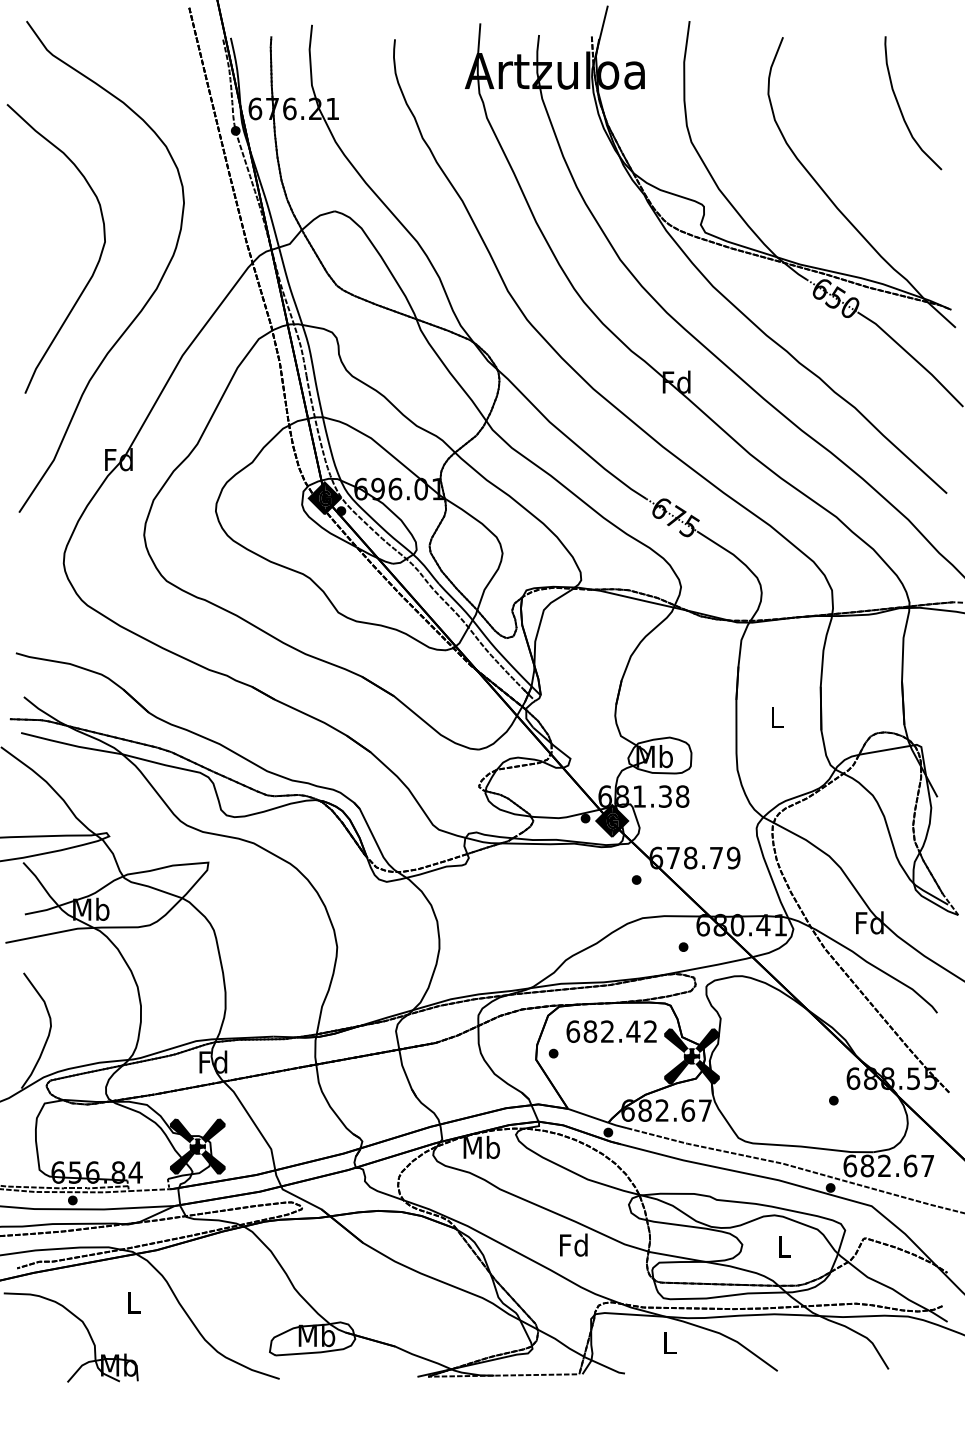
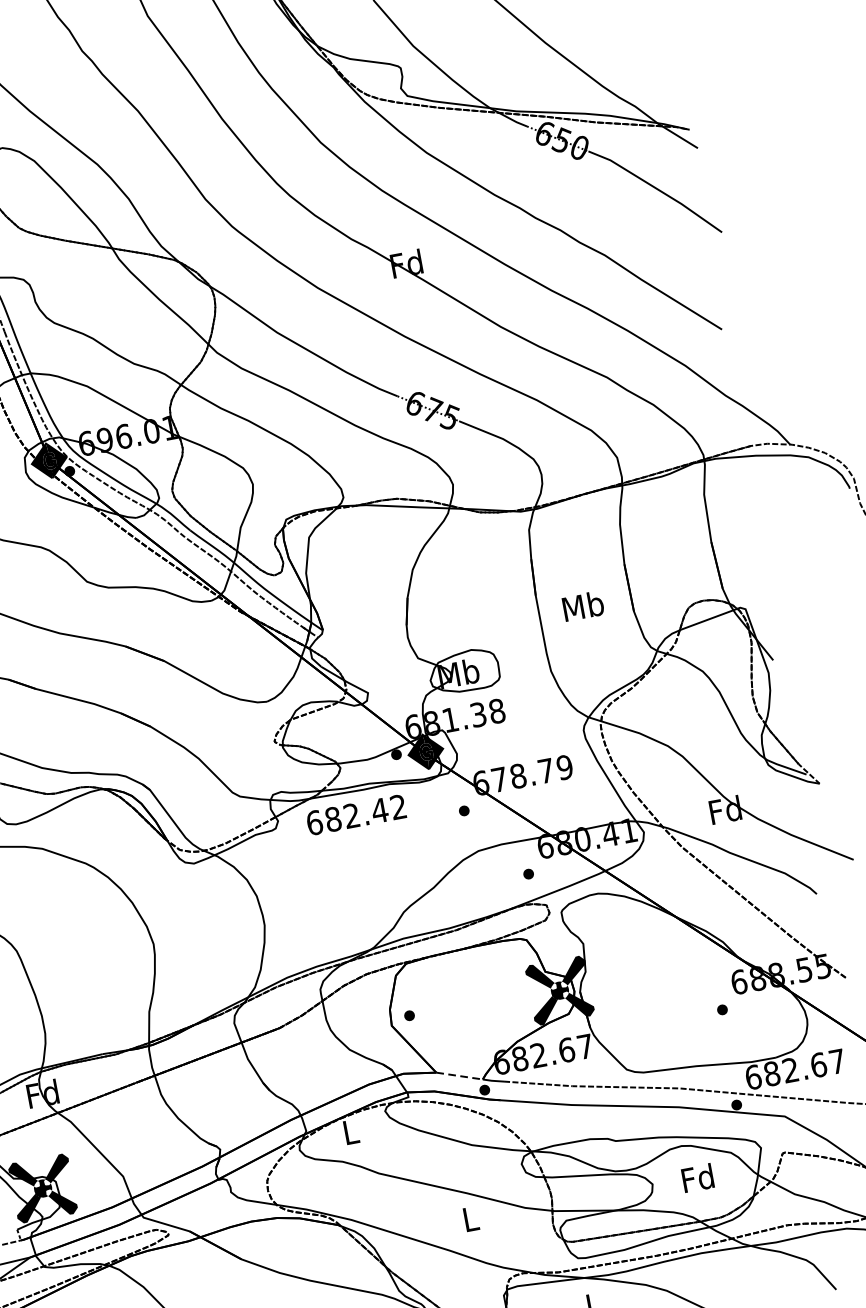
text: (777, 716) -> (583, 605), L -> Mb
text: (611, 1031) -> (356, 814), moved
line: (588, 1115) -> (459, 1075), solid -> dashed
text: (481, 1147) -> (350, 1132), Mb -> L
text: (573, 1244) -> (469, 1218), Fd -> L
text: (783, 1246) -> (697, 1178), L -> Fd

